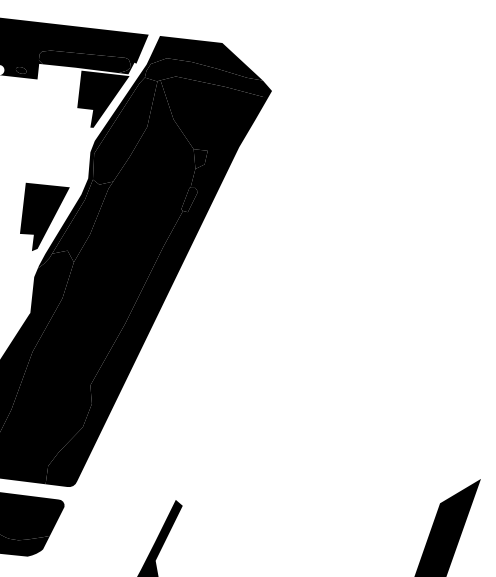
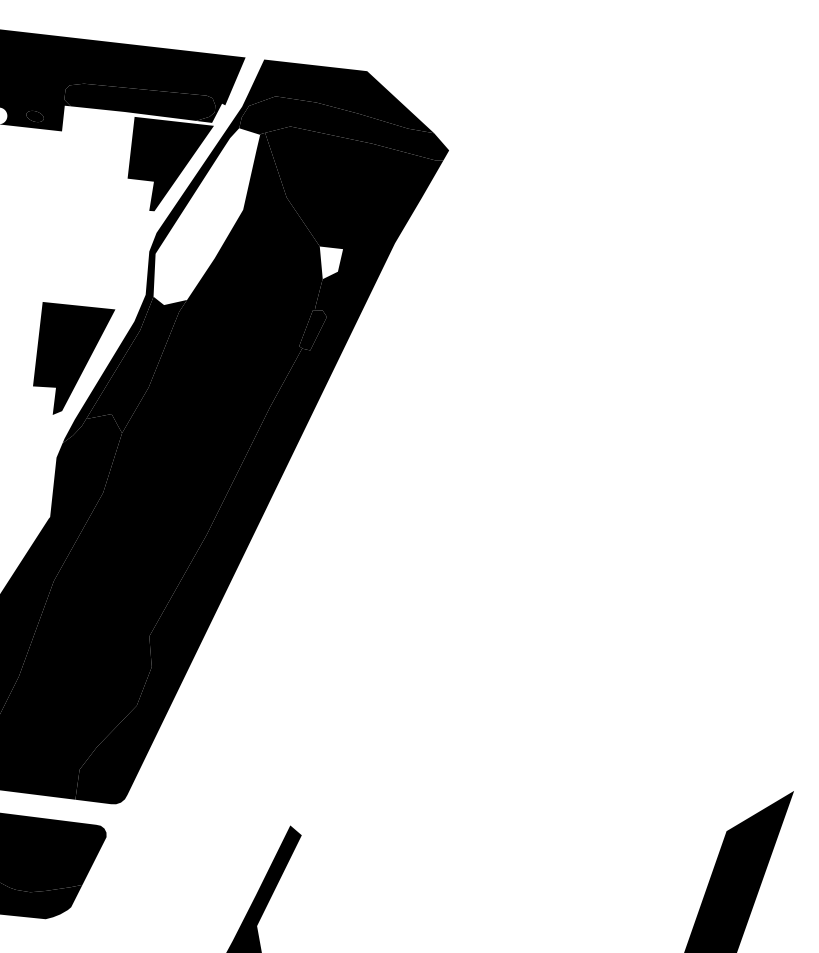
fill: (124, 130) -> (205, 215), removed
fill: (200, 158) -> (331, 261), removed

